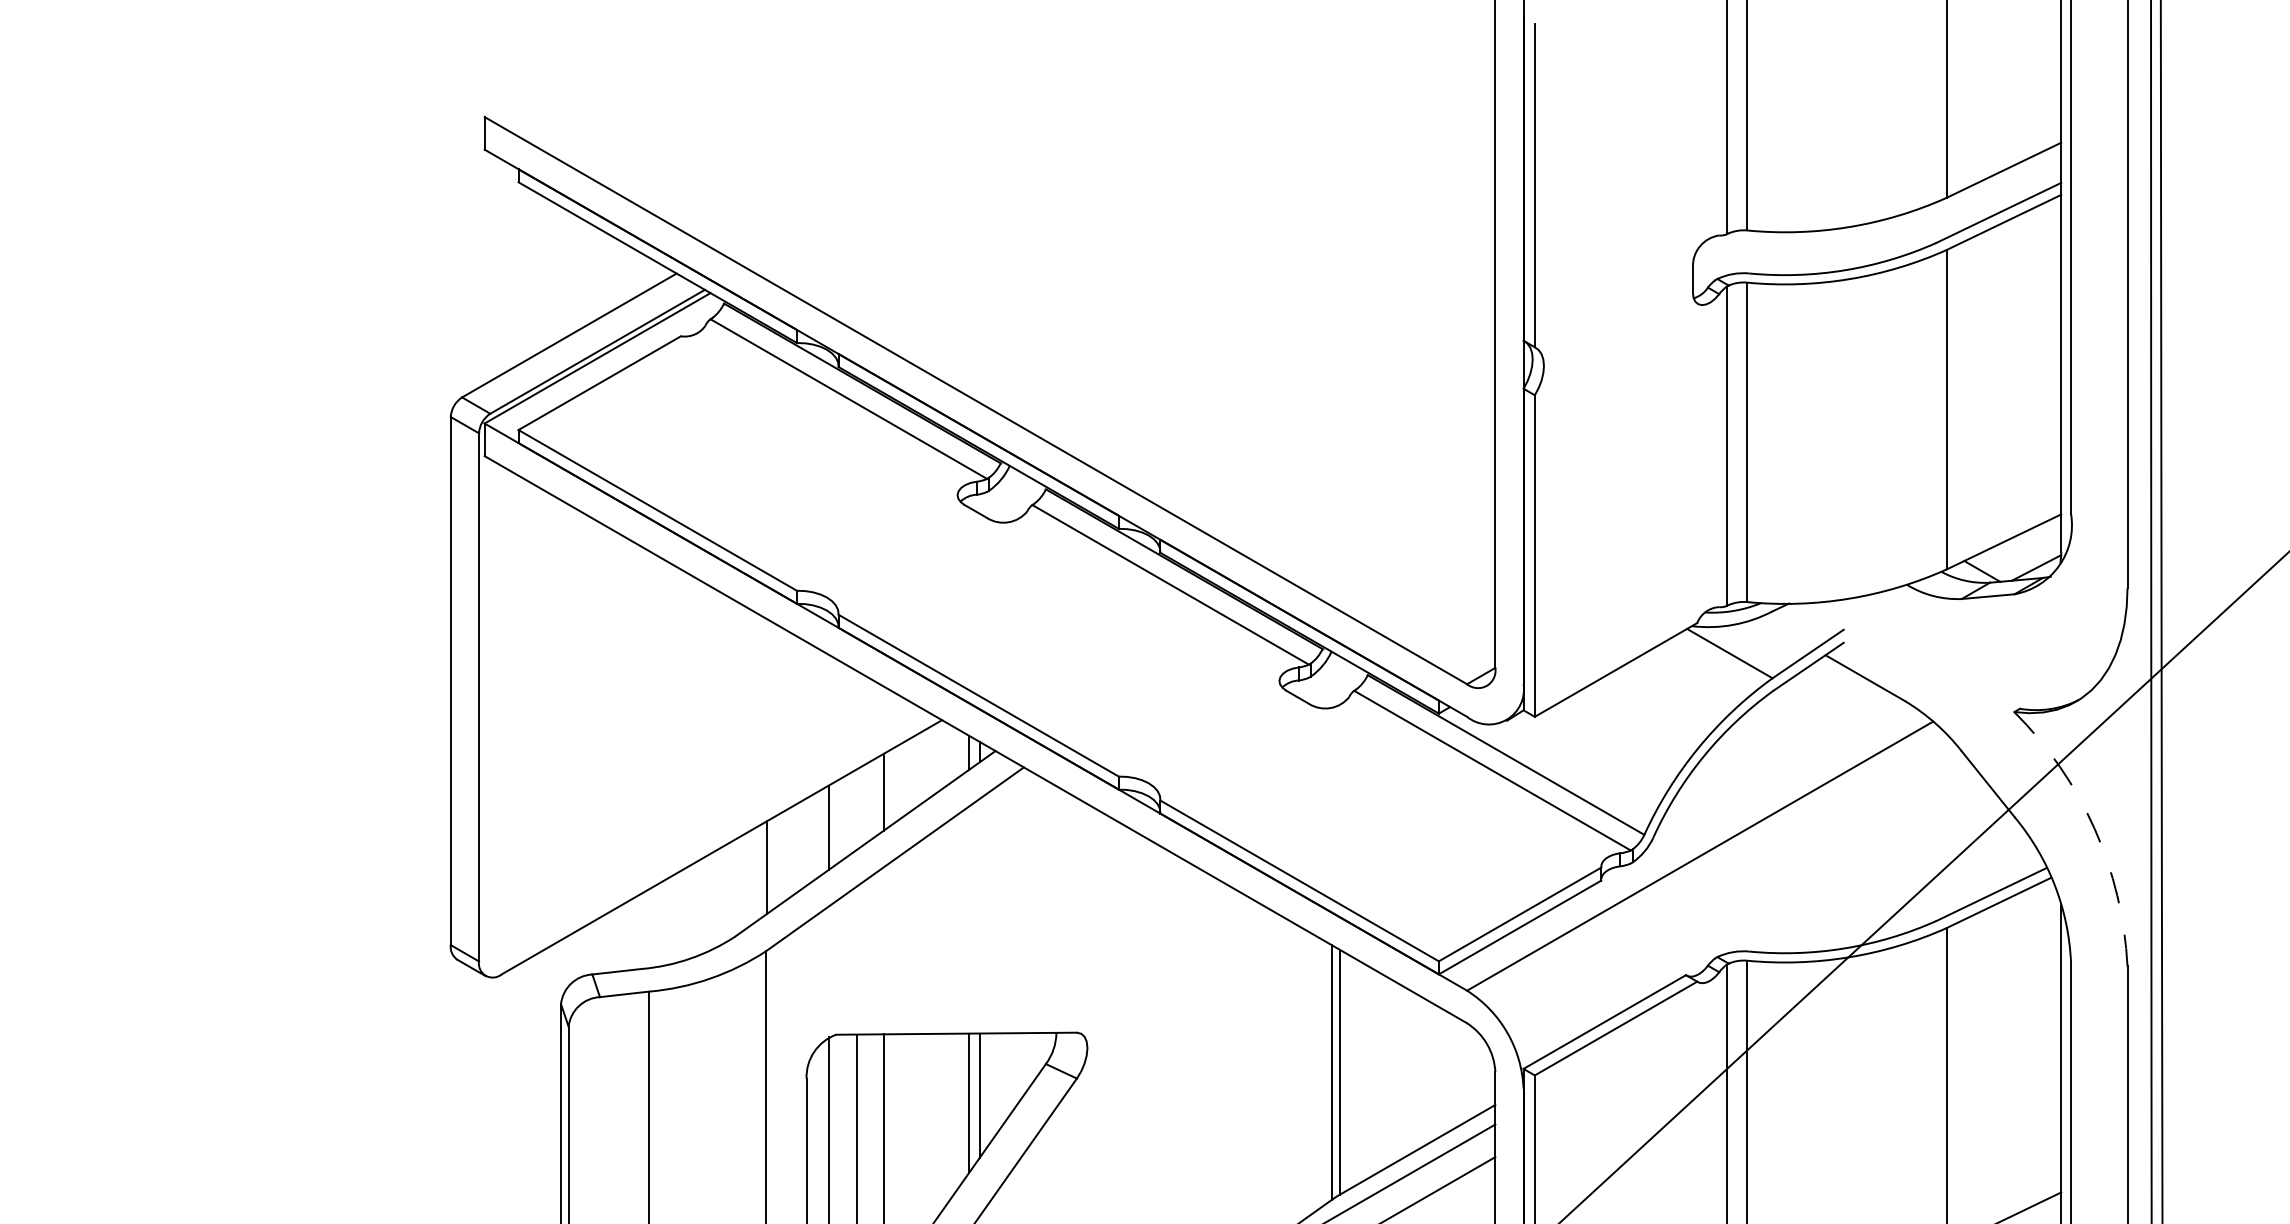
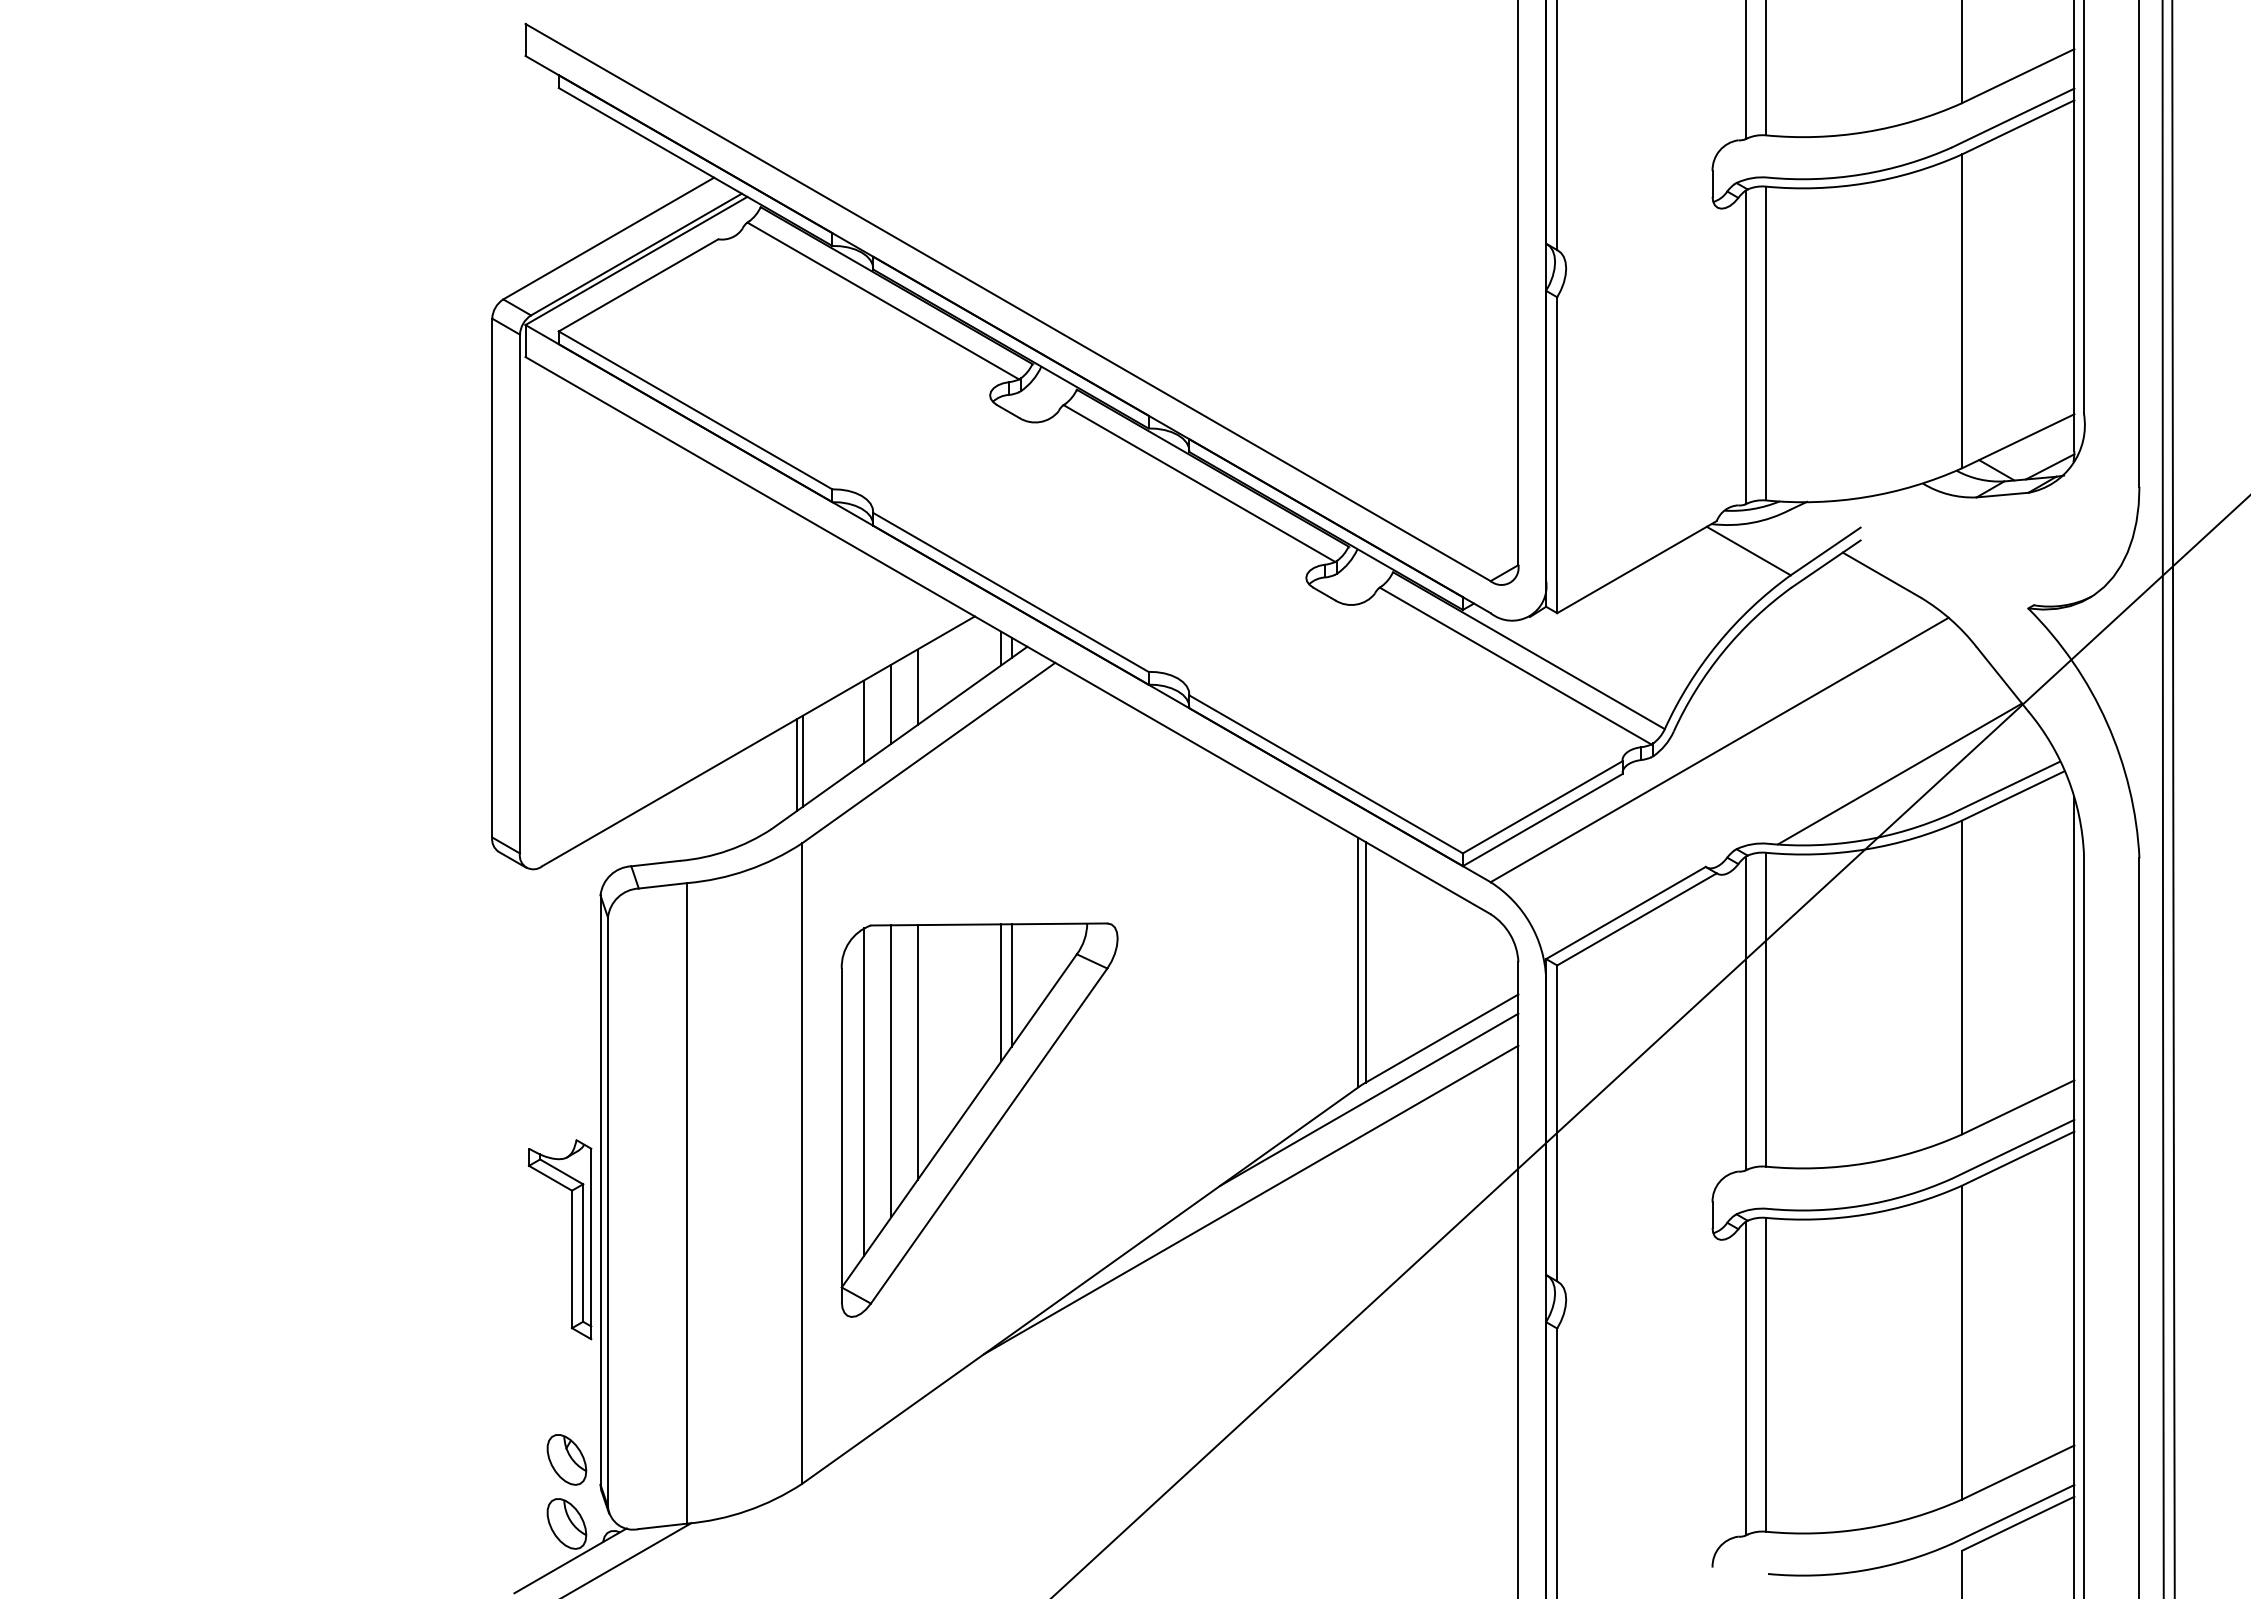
line: (857, 808) -> (891, 703), added
arc: (2094, 829) -> (2107, 723), dashed -> solid
line: (761, 870) -> (797, 764), added
line: (1883, 880) -> (1899, 773), added

